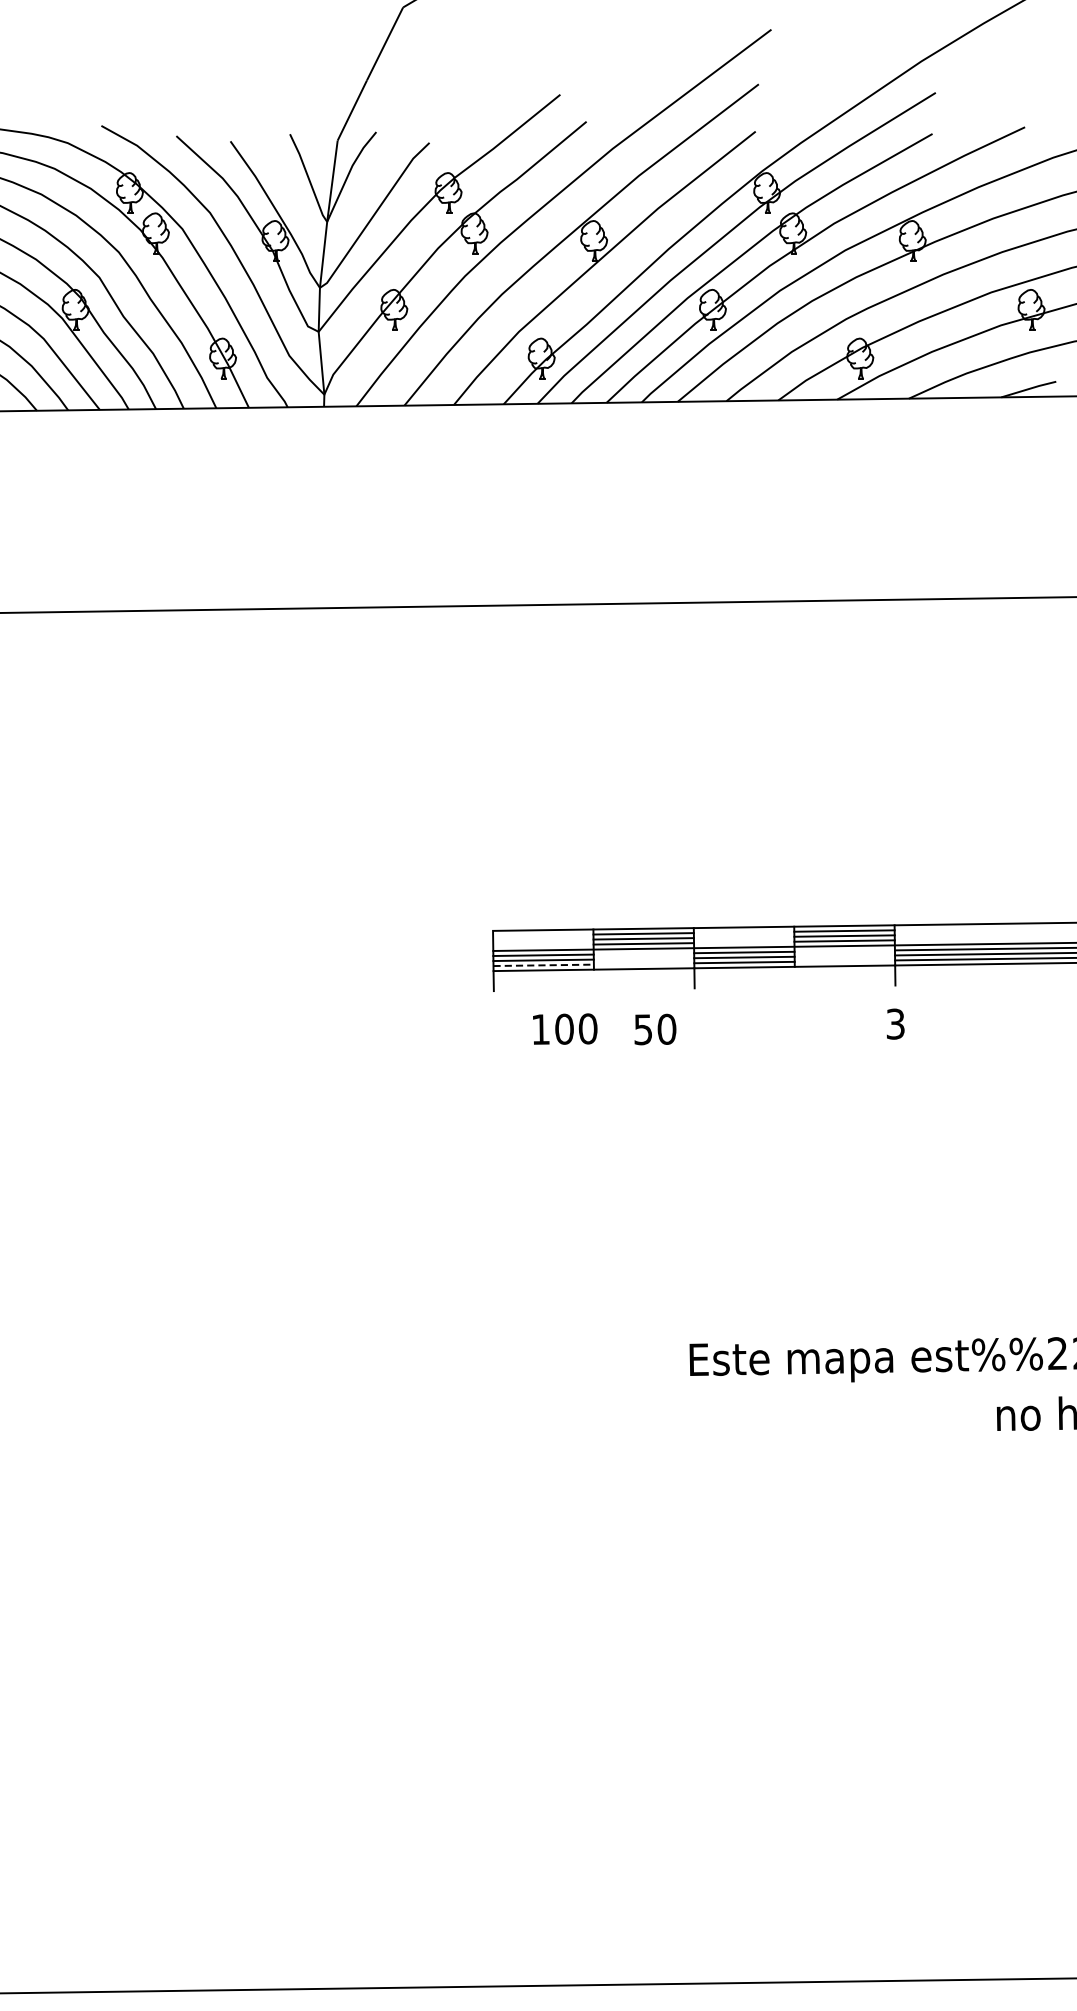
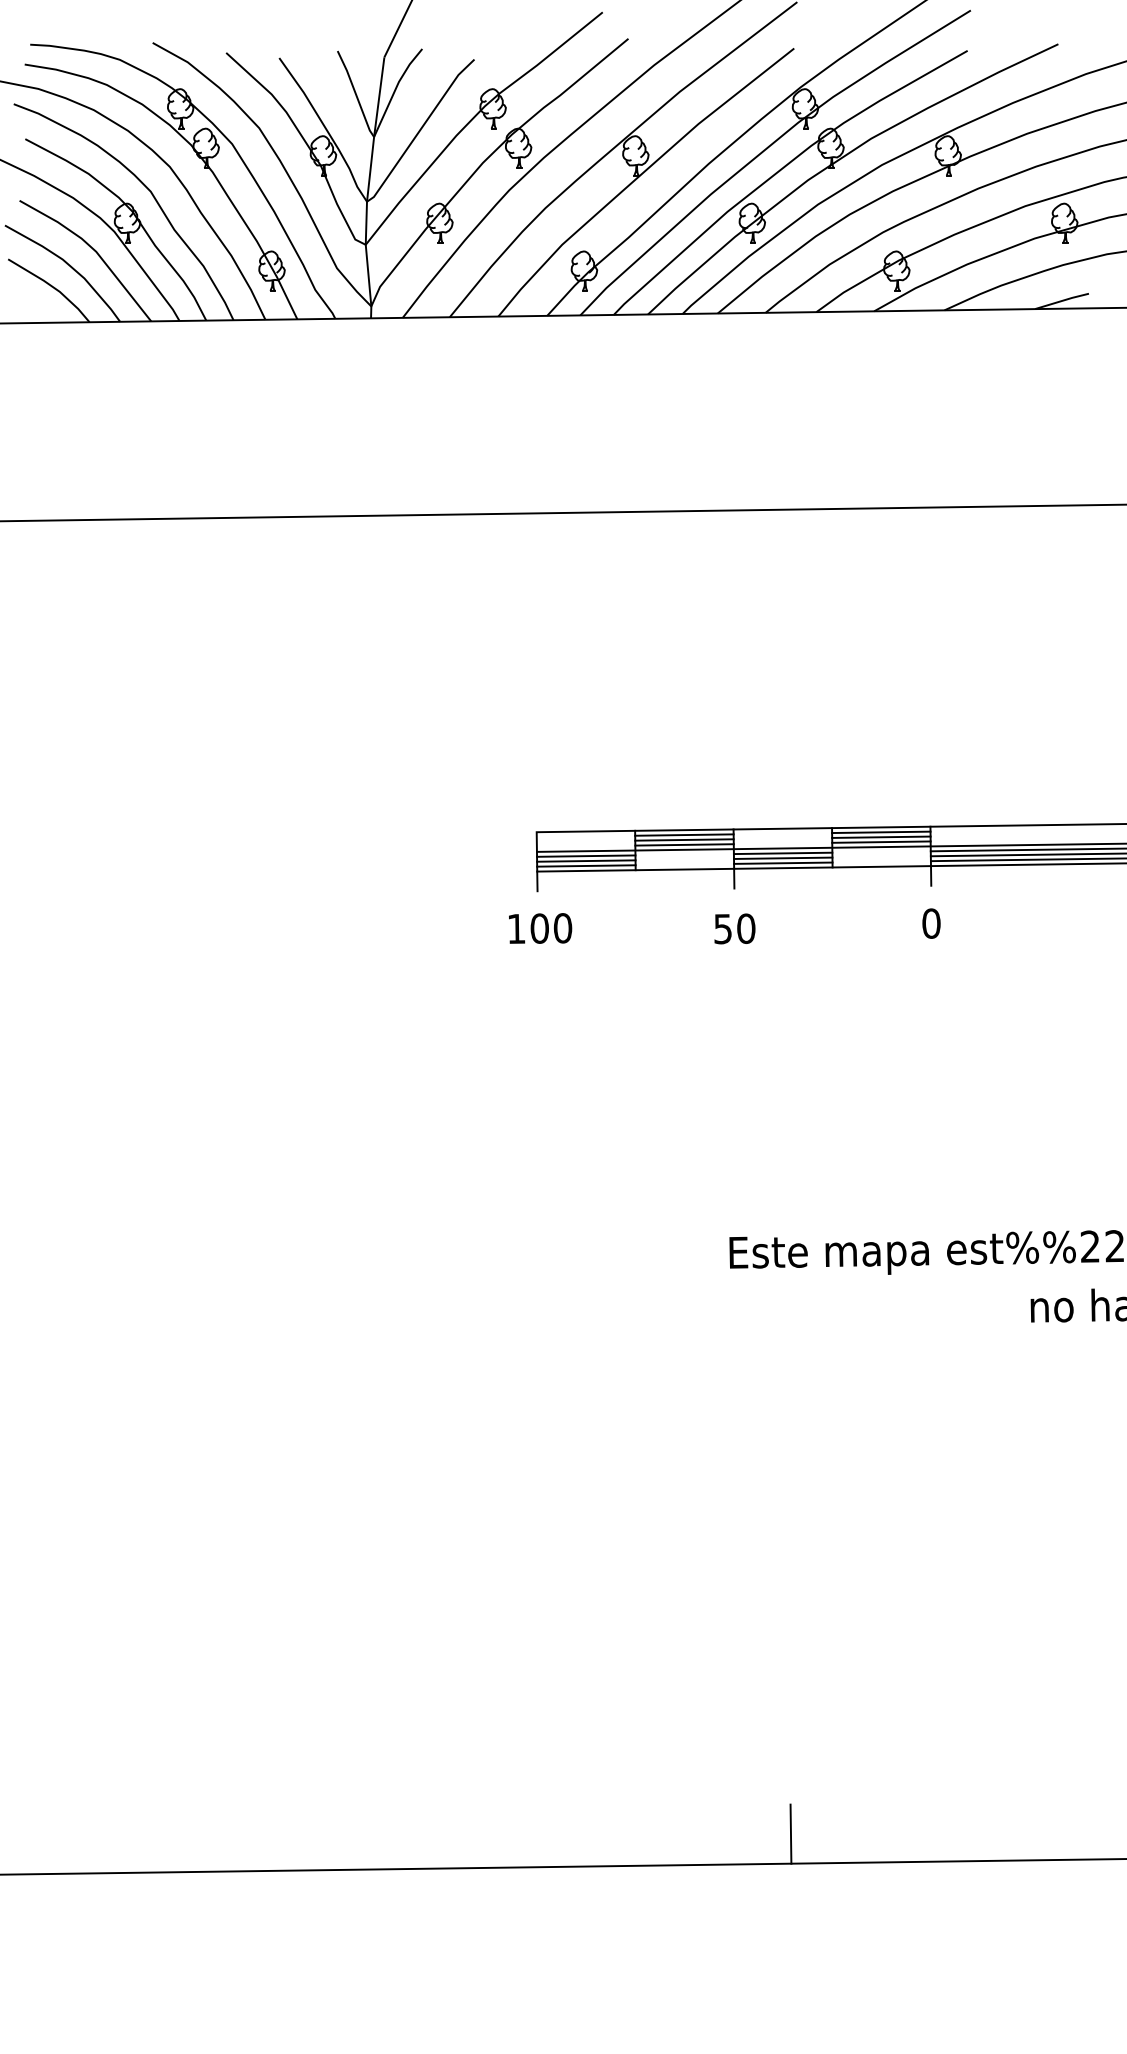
line: (543, 964) -> (586, 865), dashed -> solid
text: (895, 1024) -> (931, 923), 3 -> 0
text: (565, 1029) -> (540, 928), moved
text: (654, 1029) -> (734, 928), moved
line: (751, 1952) -> (790, 1833), added

